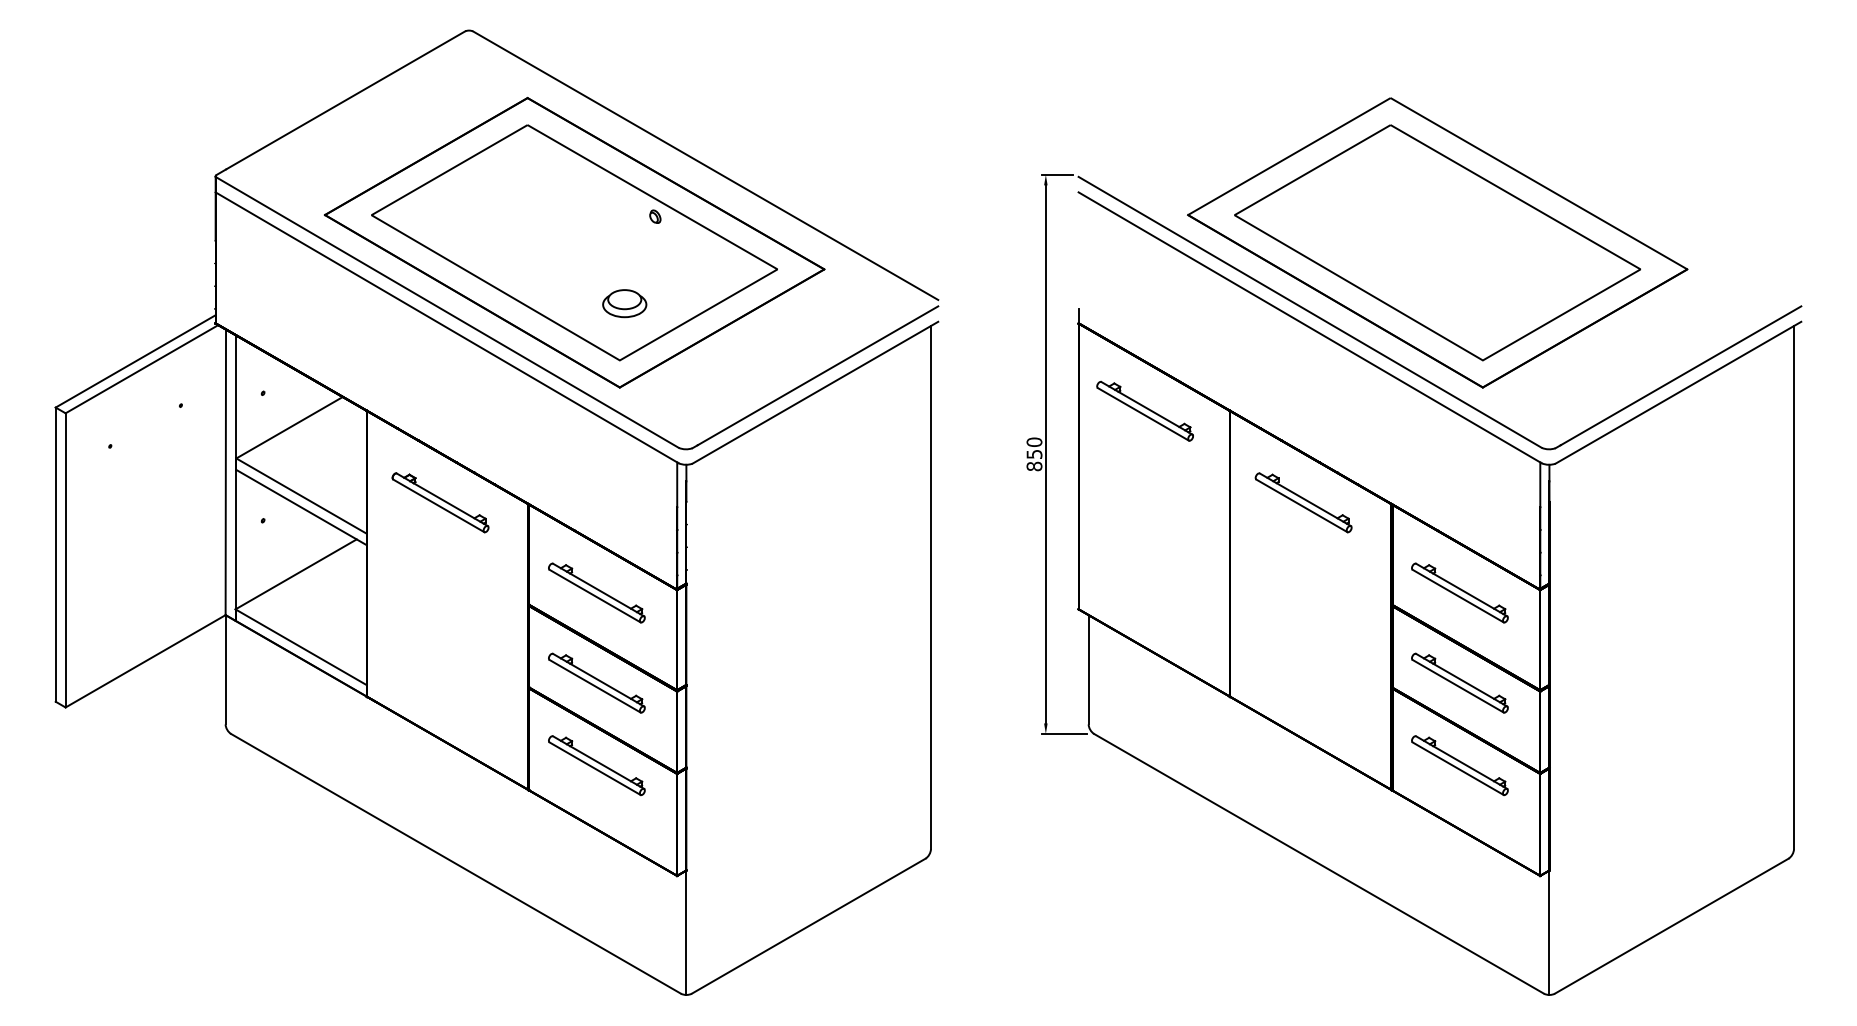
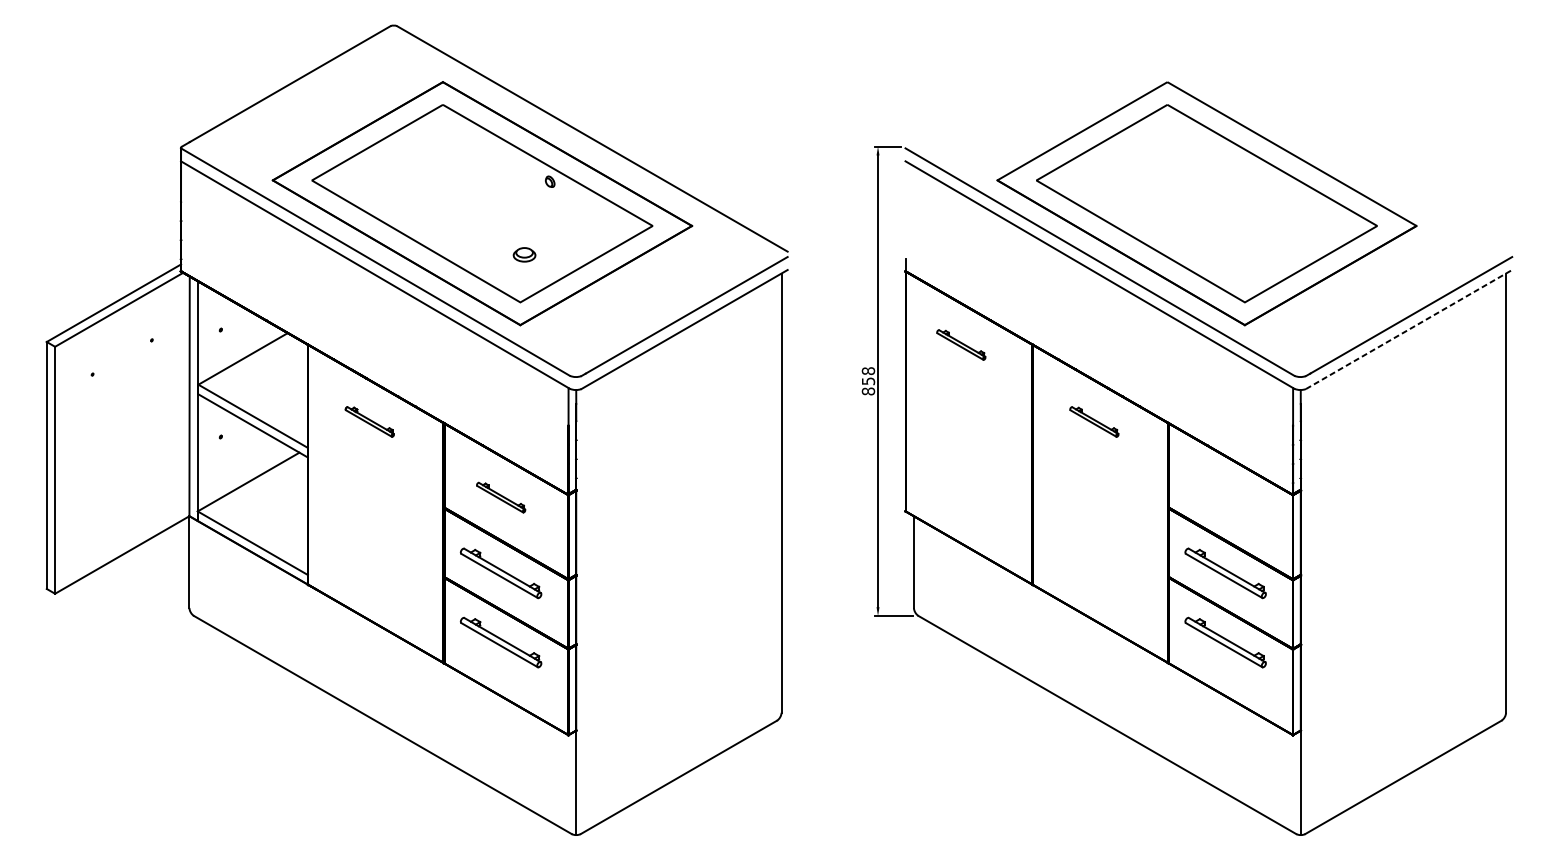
part: (624, 303) -> (524, 254), size x0.6
line: (1678, 392) -> (1409, 329), solid -> dashed
part: (1144, 410) -> (960, 344), size x0.6
text: (1034, 441) -> (868, 370), 850 -> 858
part: (440, 502) -> (369, 421), size x0.6
part: (1303, 502) -> (1094, 421), size x0.6
part: (596, 592) -> (500, 497), size x0.6
part: (1459, 592) -> (1225, 497), removed

